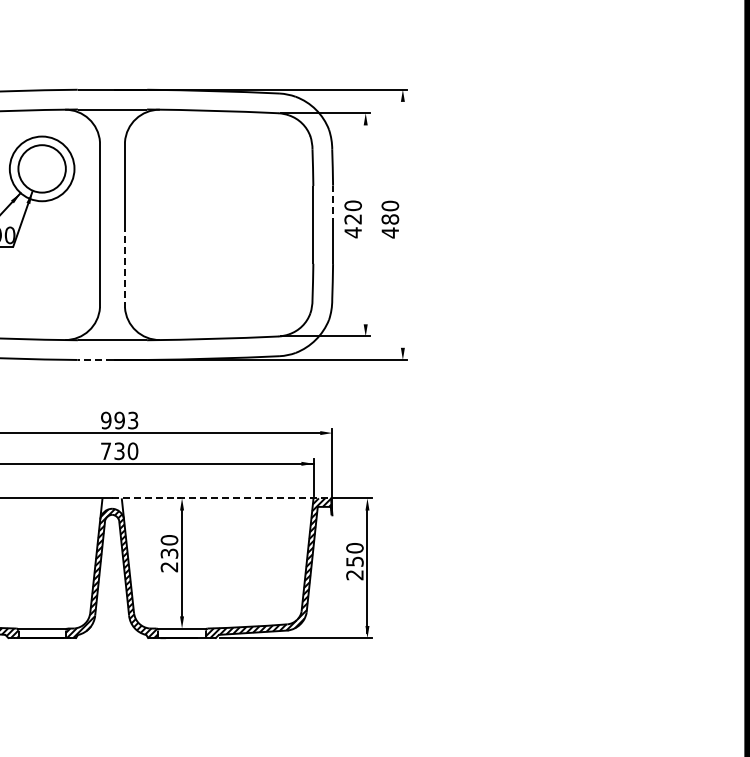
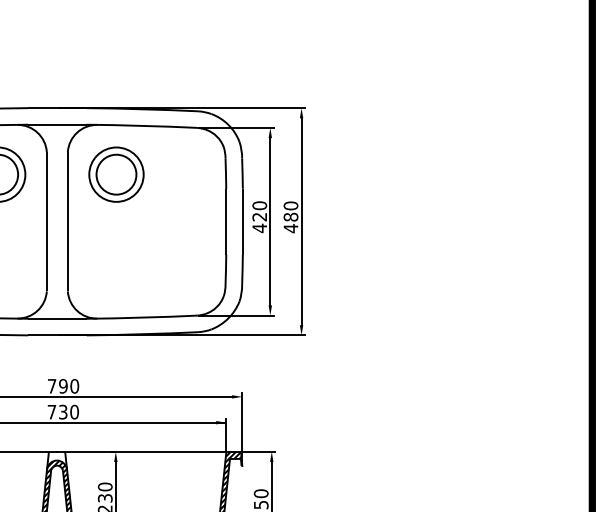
part: (182, 168) -> (116, 174), added
line: (333, 205) -> (243, 205), dashed -> solid
line: (365, 224) -> (270, 221), added
line: (402, 224) -> (301, 221), added
line: (125, 266) -> (68, 256), dashed -> solid
line: (94, 359) -> (42, 334), dashed -> solid
text: (119, 420) -> (63, 386), 993 -> 790
line: (221, 498) -> (149, 451), dashed -> solid

